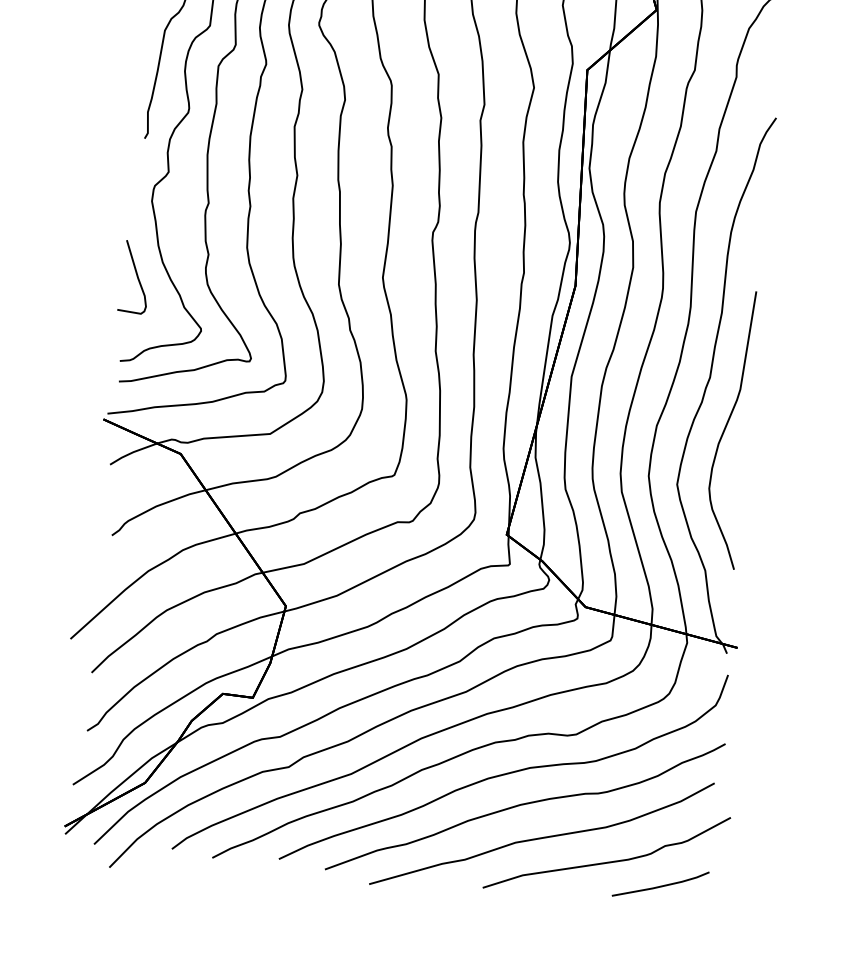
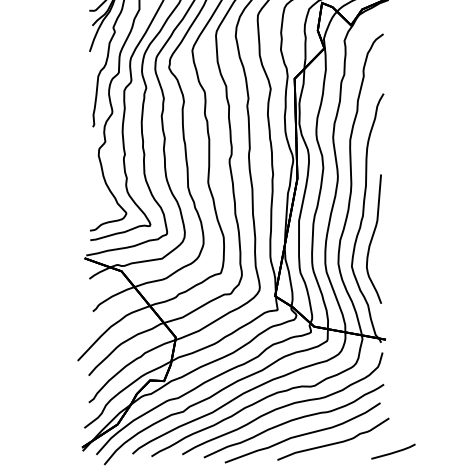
curve: (134, 275) -> (93, 190), removed
part: (660, 883) -> (393, 451), moved

